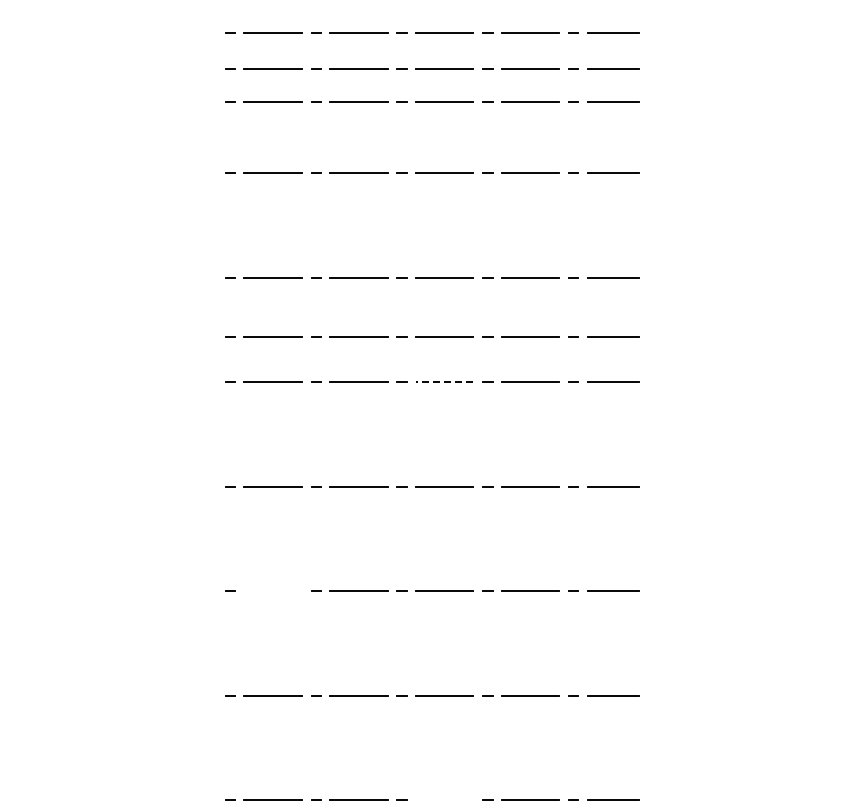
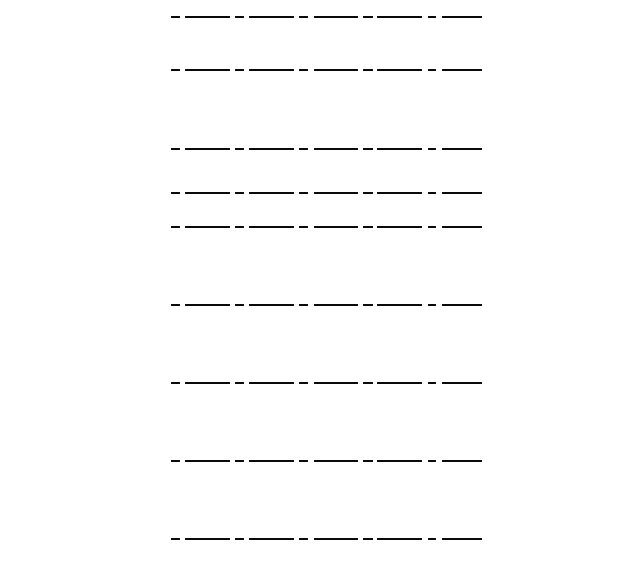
line: (444, 381) -> (335, 226), dashed -> solid
line: (273, 591) -> (207, 383), added
line: (444, 800) -> (335, 539), added

